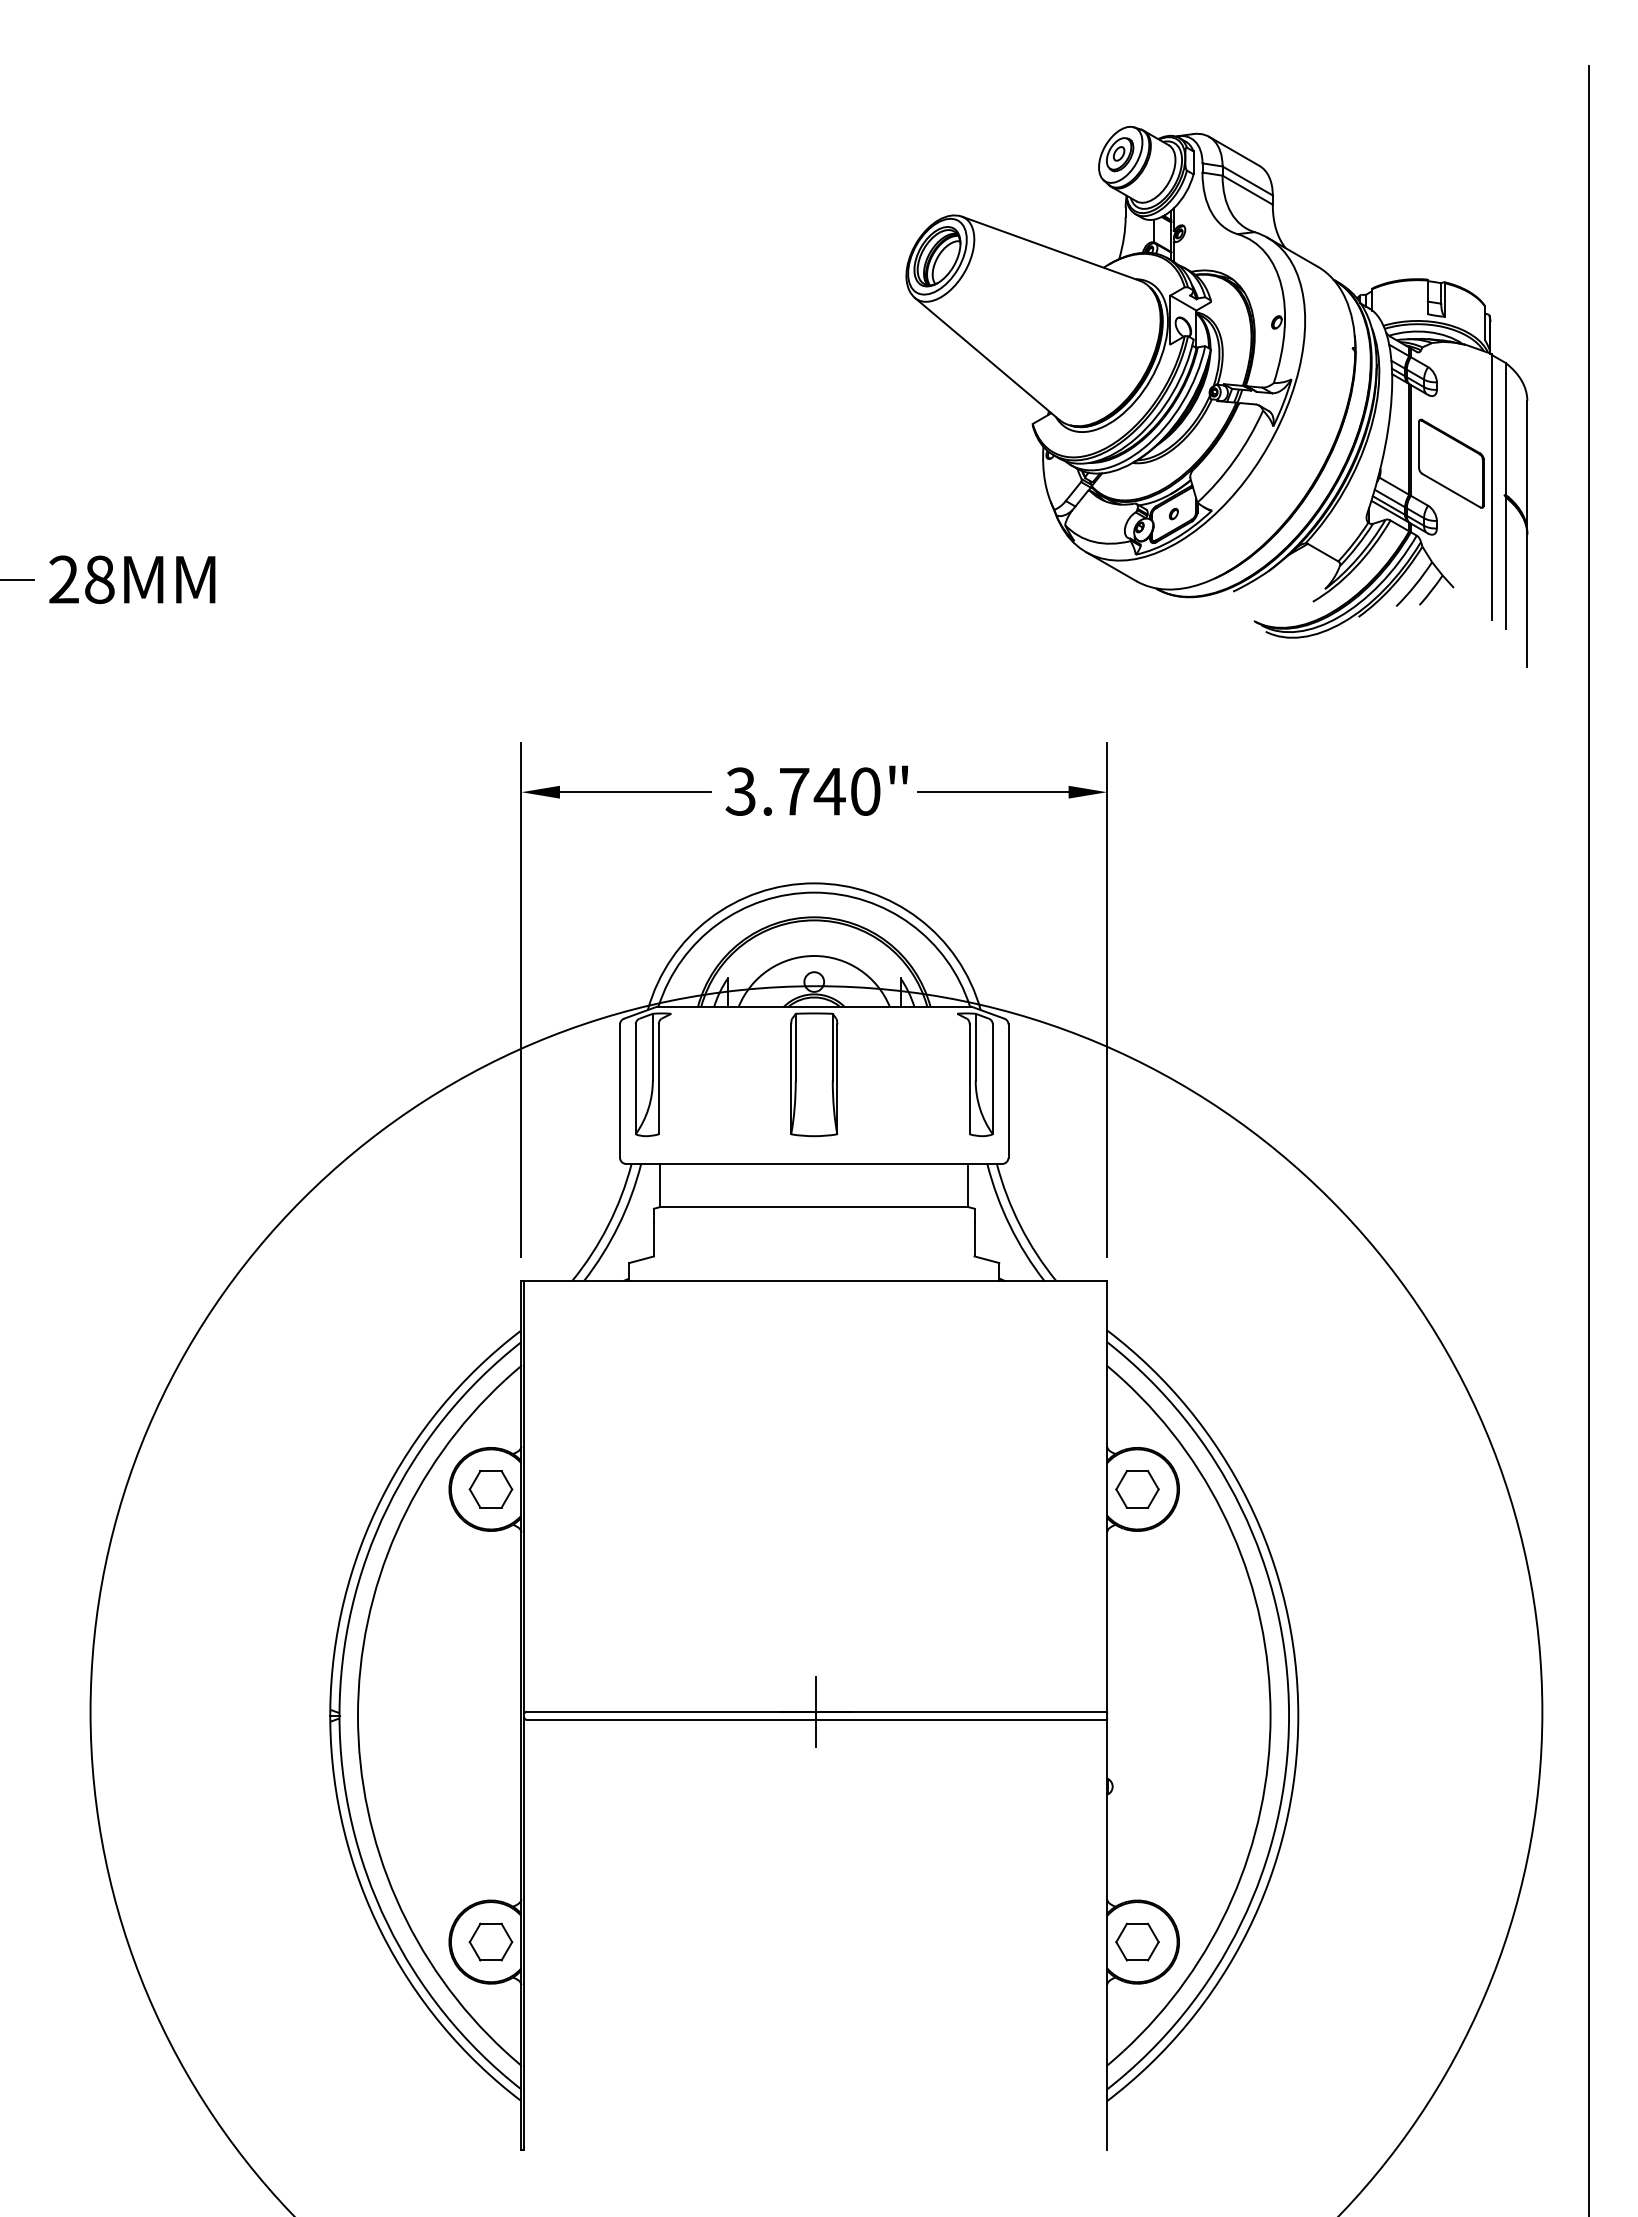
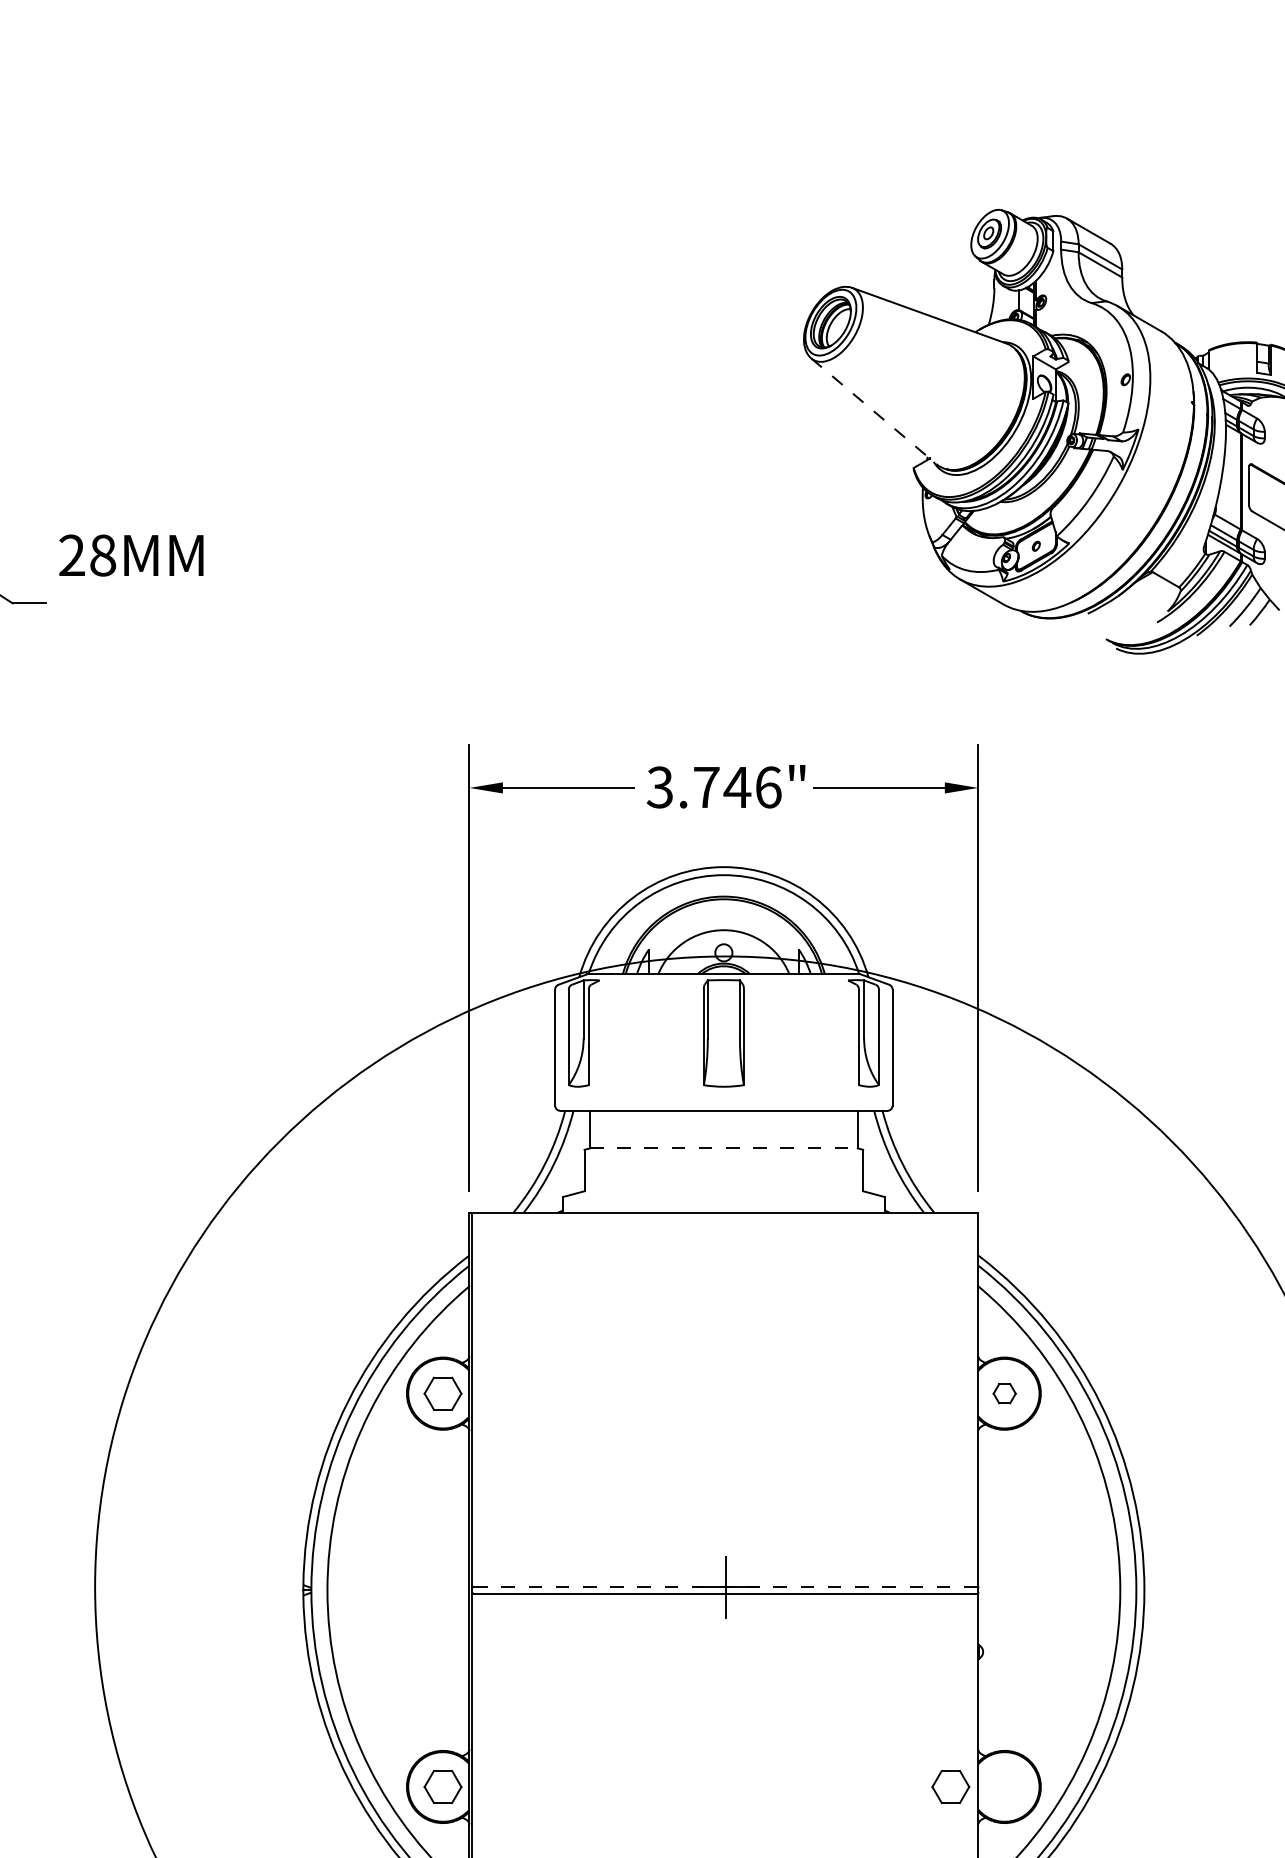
line: (987, 359) -> (874, 411), solid -> dashed
text: (132, 579) -> (131, 555), moved
text: (865, 791) -> (768, 787), 3.740" -> 3.746"
line: (814, 1207) -> (724, 1148), solid -> dashed
part: (1137, 1489) -> (1004, 1393), size x0.6
line: (817, 1711) -> (726, 1586), solid -> dashed
part: (1137, 1941) -> (950, 1786), moved

